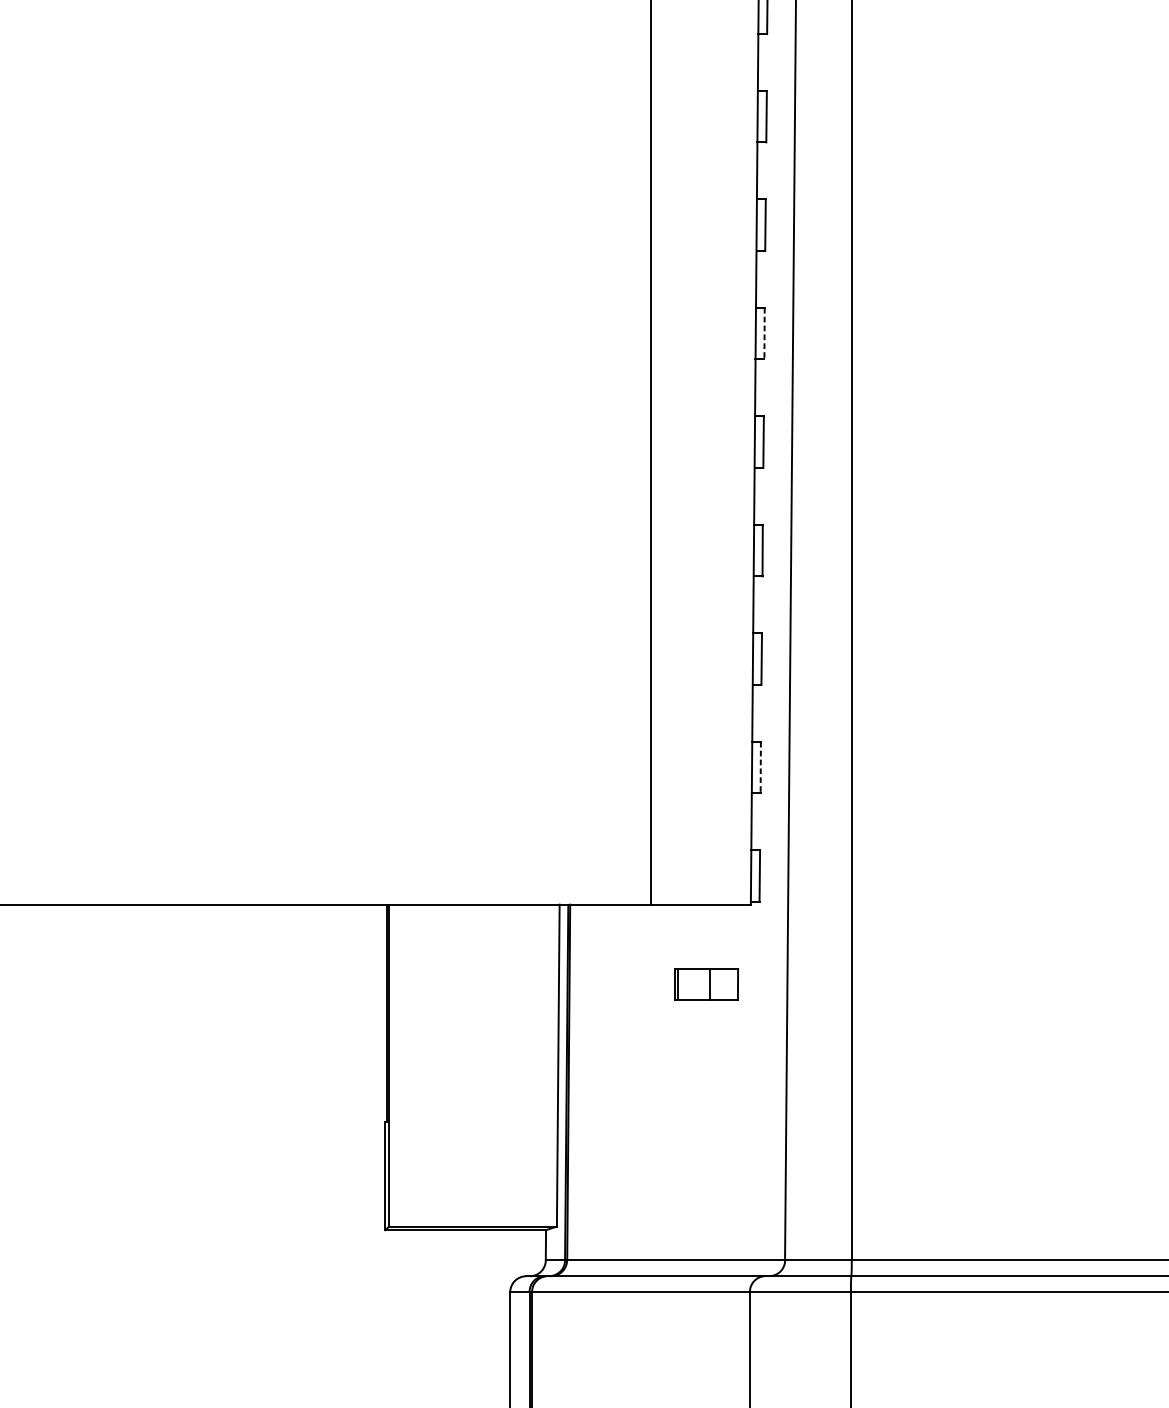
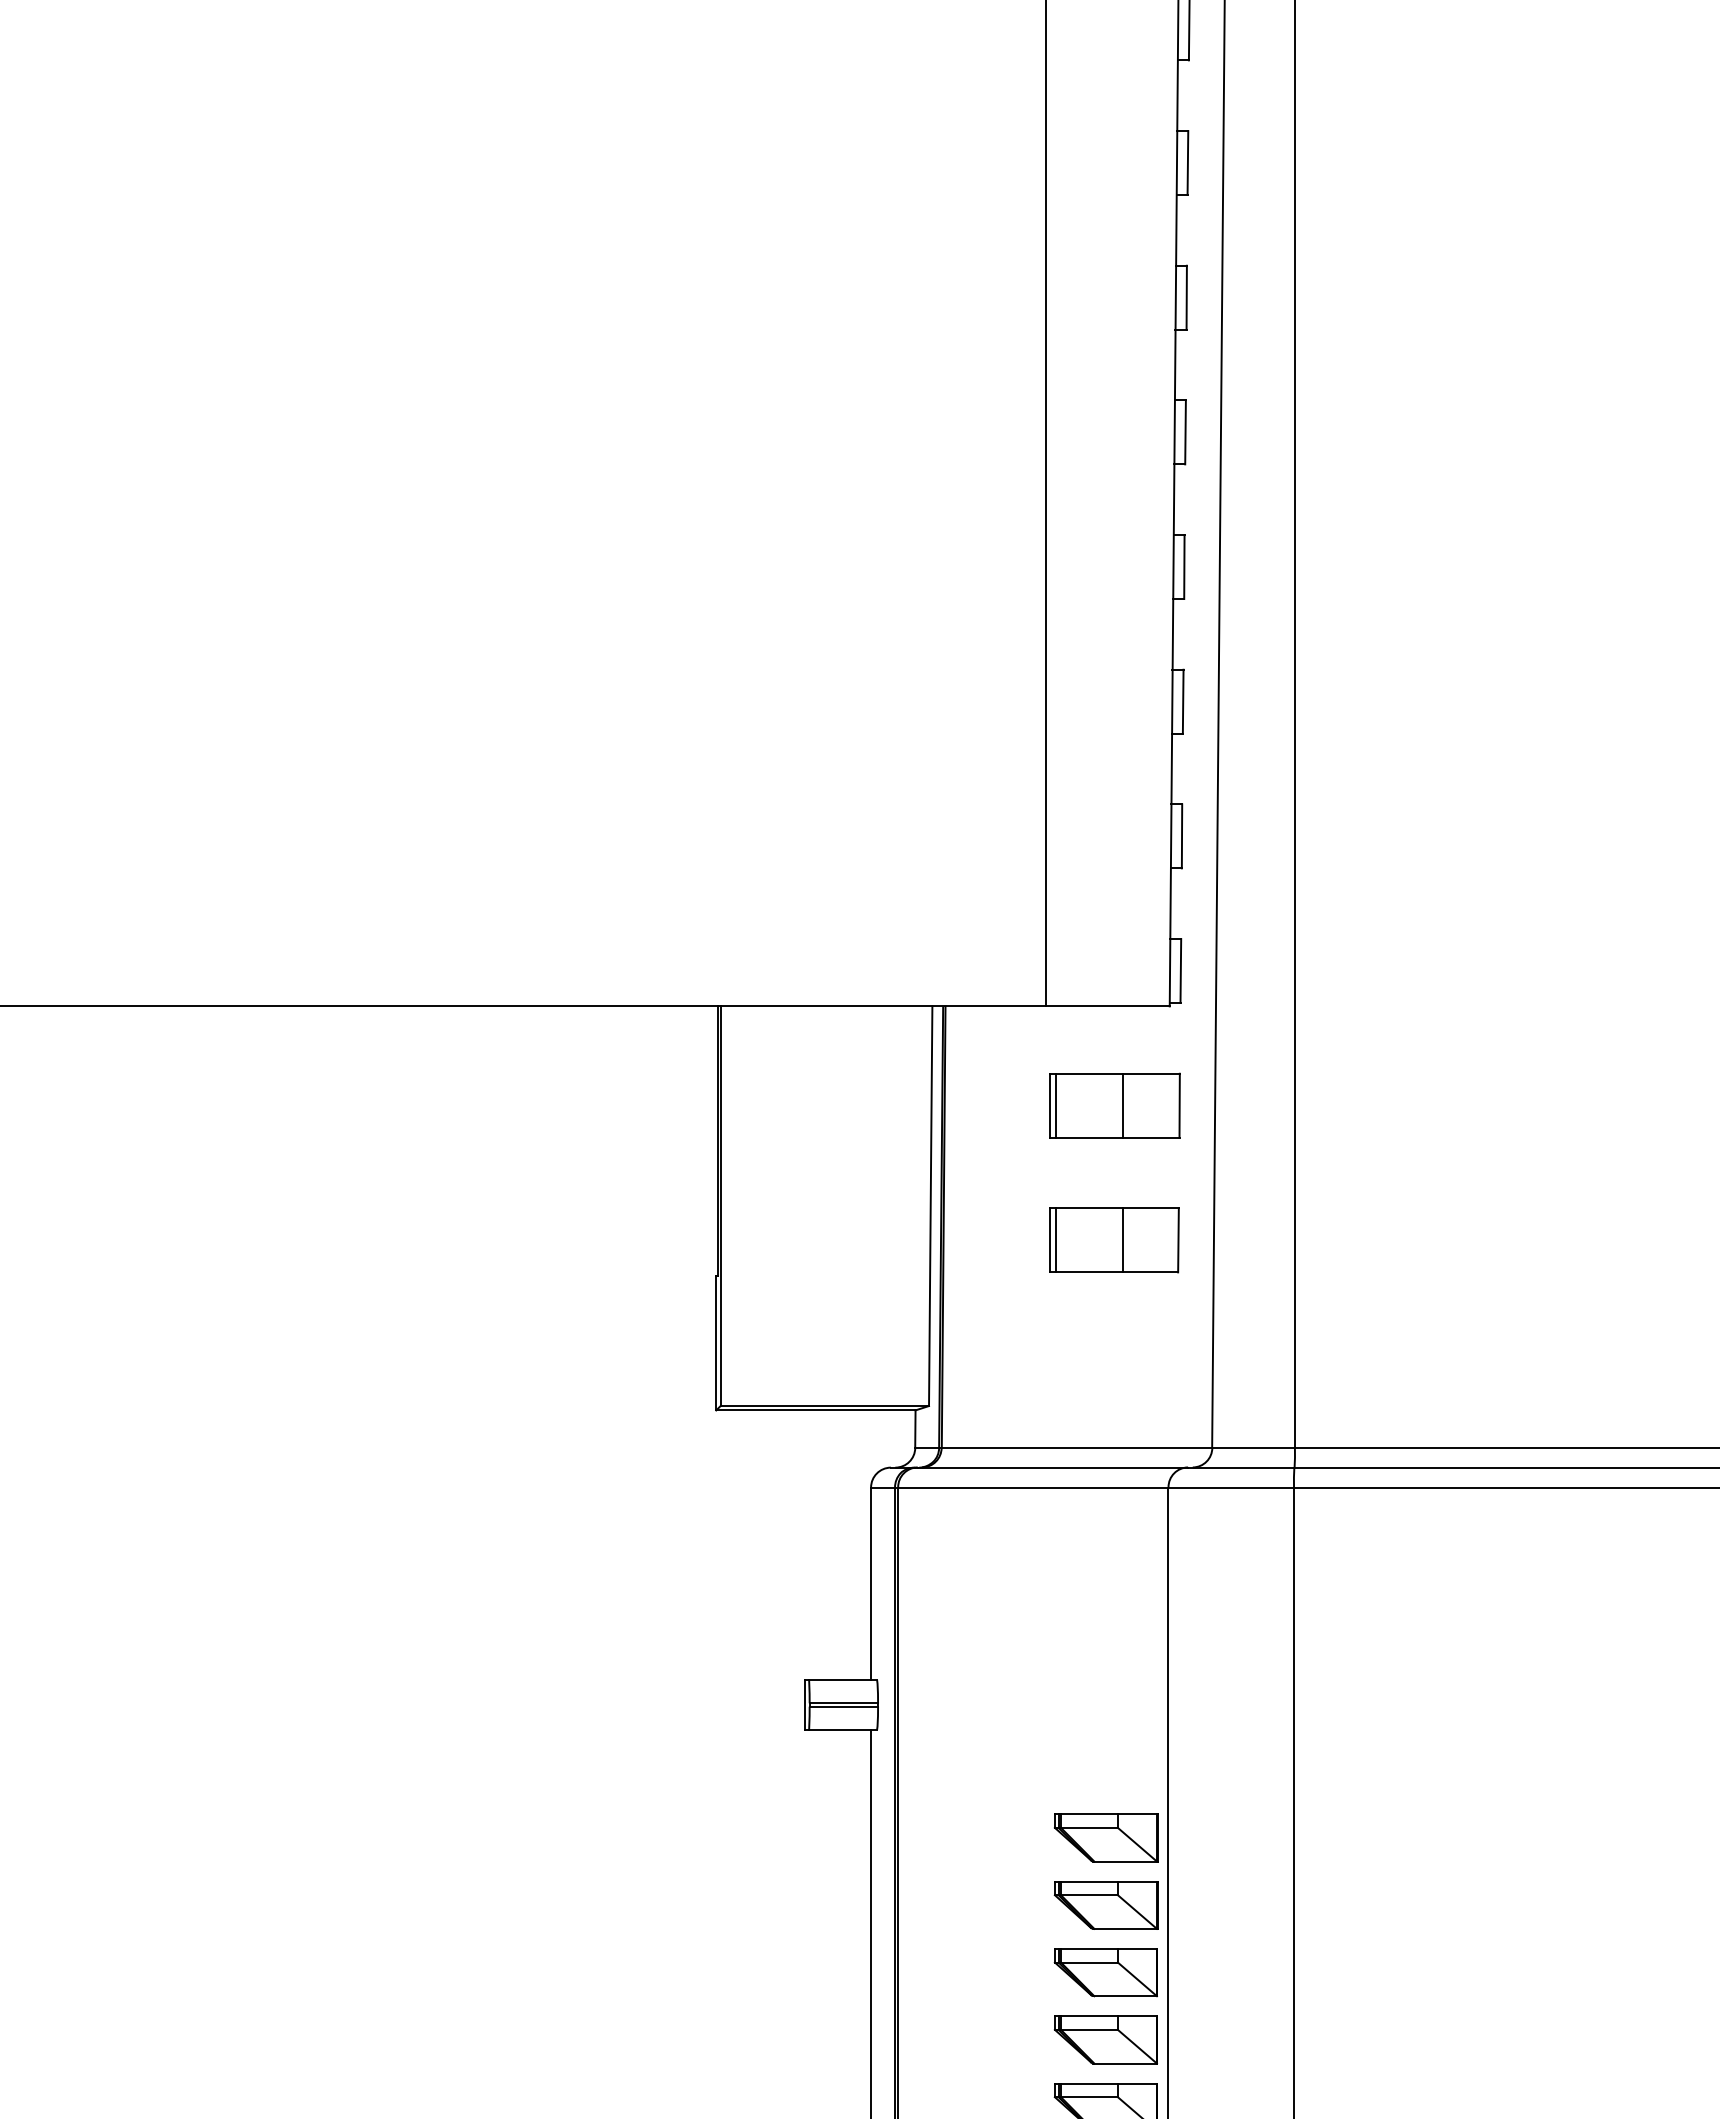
line: (764, 333) -> (1186, 297), dashed -> solid
line: (761, 767) -> (1182, 836), dashed -> solid
part: (706, 984) -> (1114, 1105), size x1.67
part: (706, 1093) -> (1114, 1240), added

